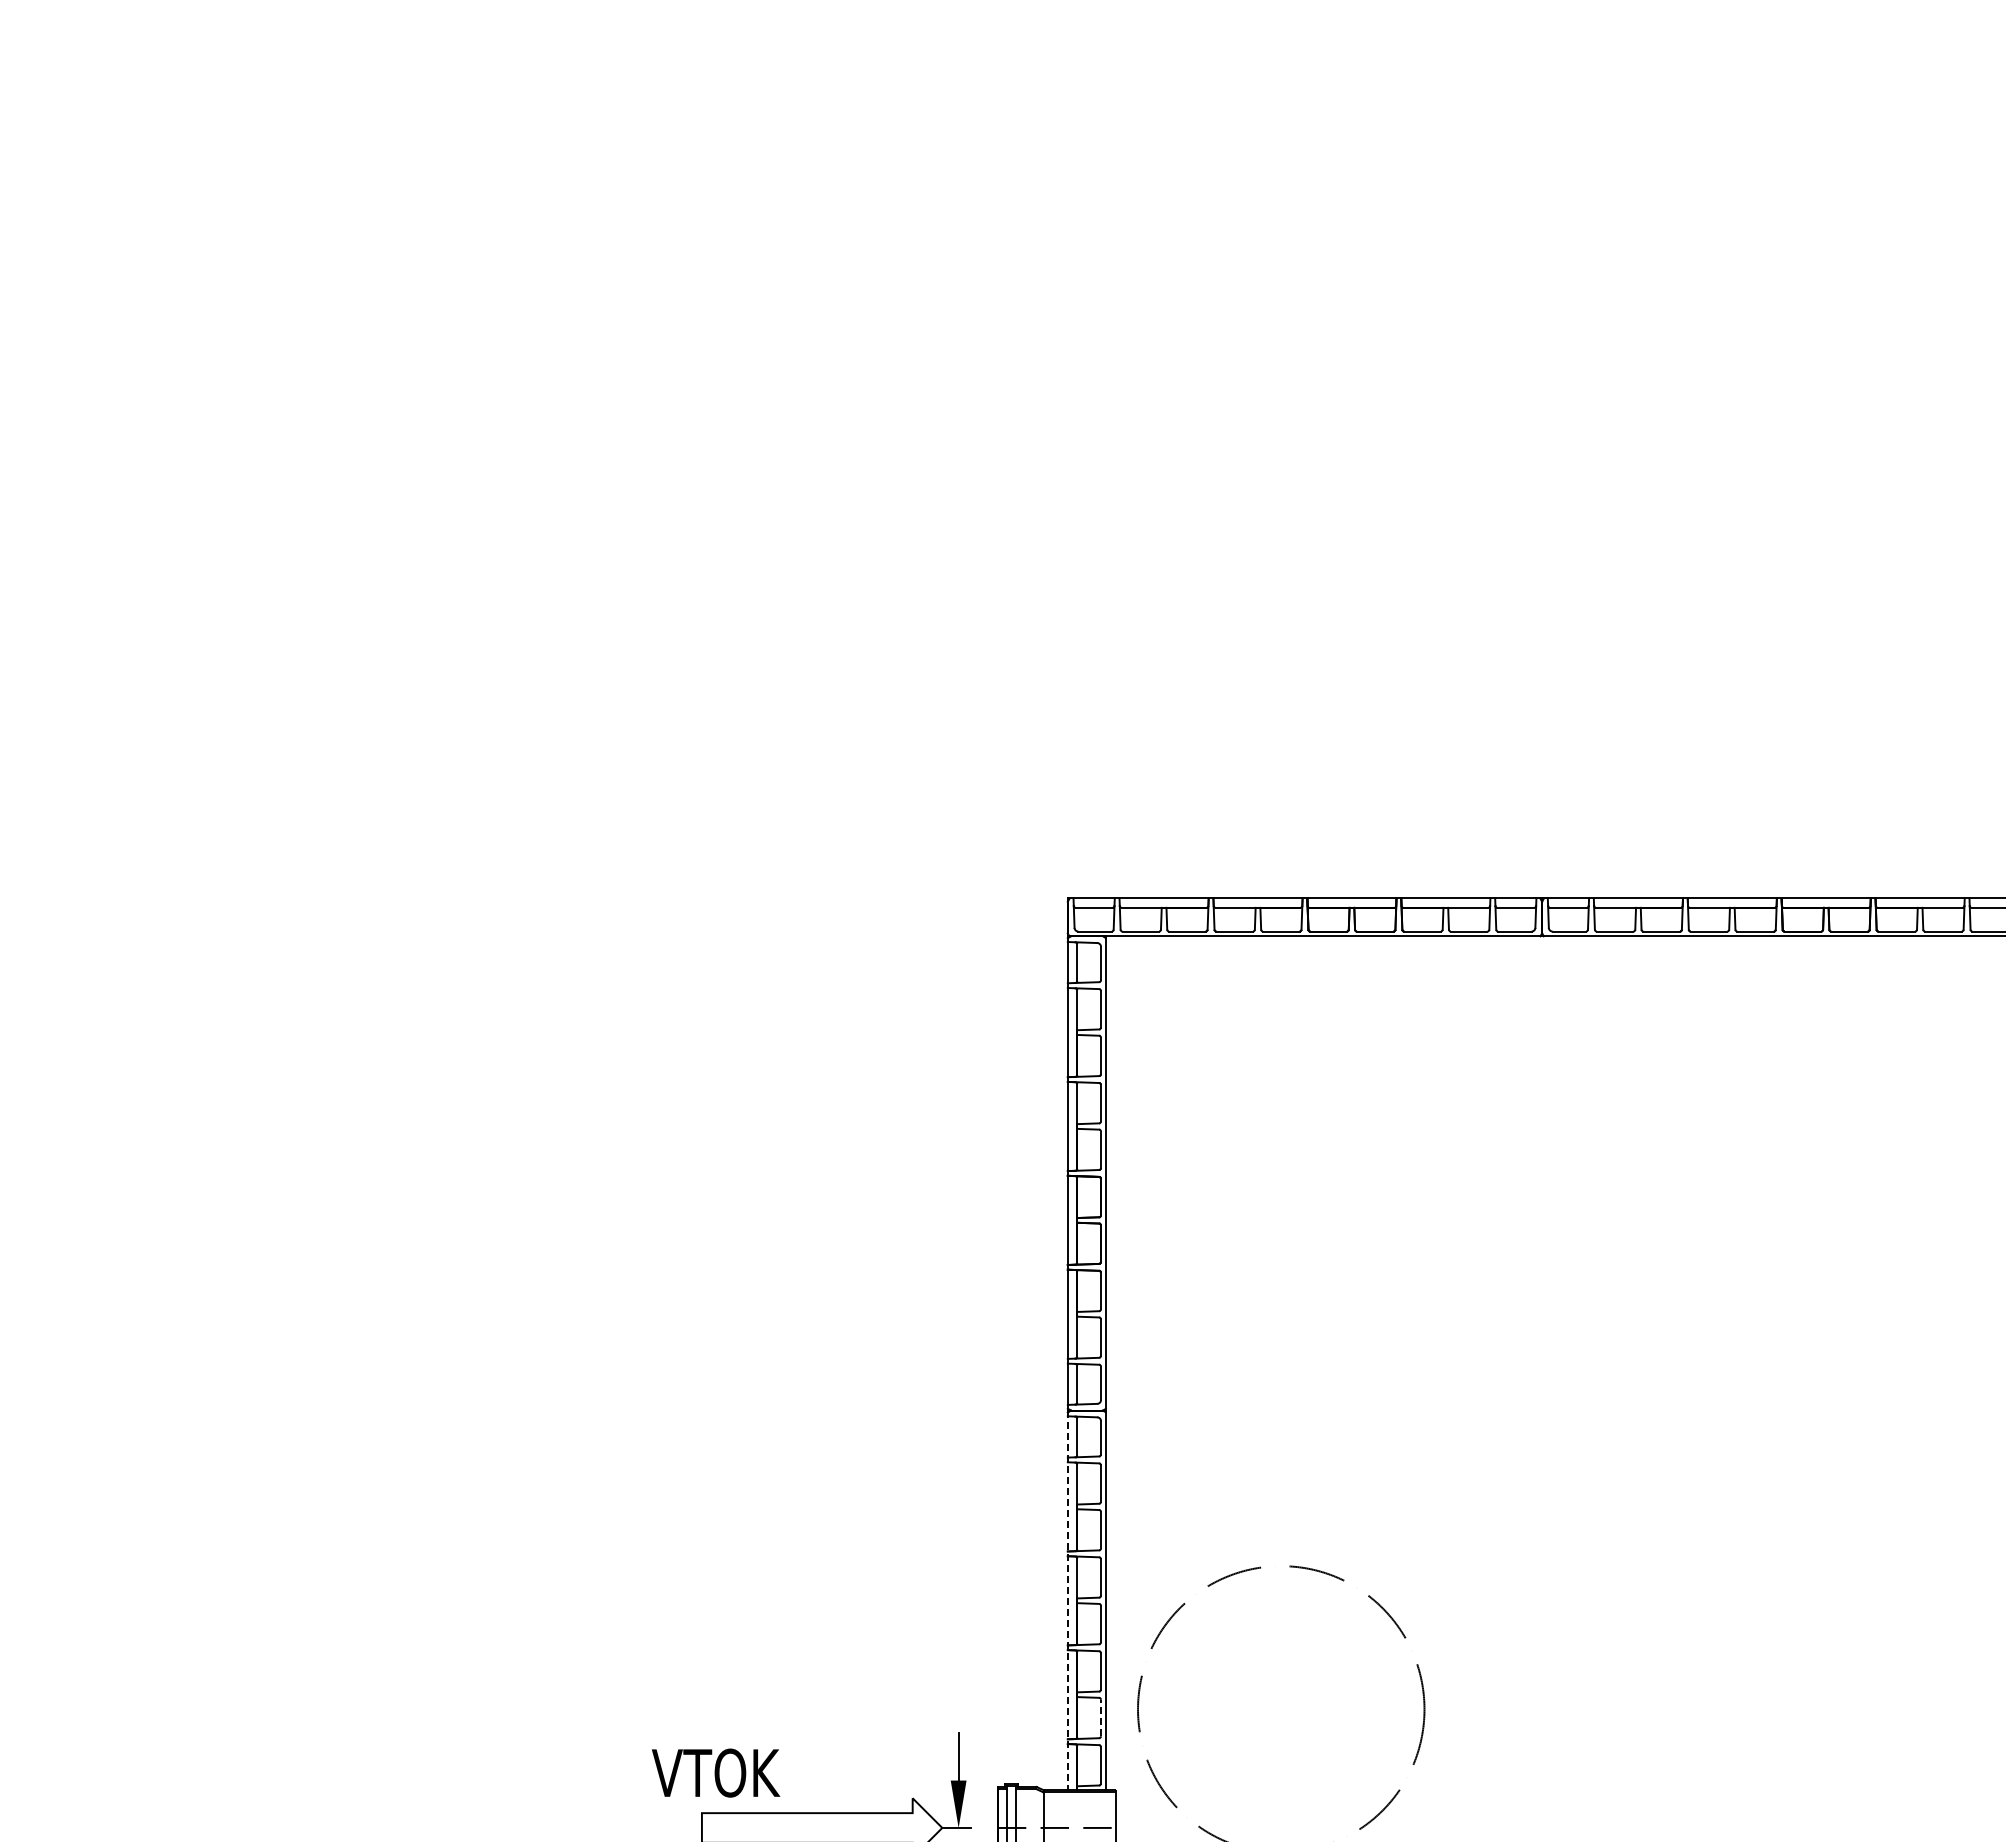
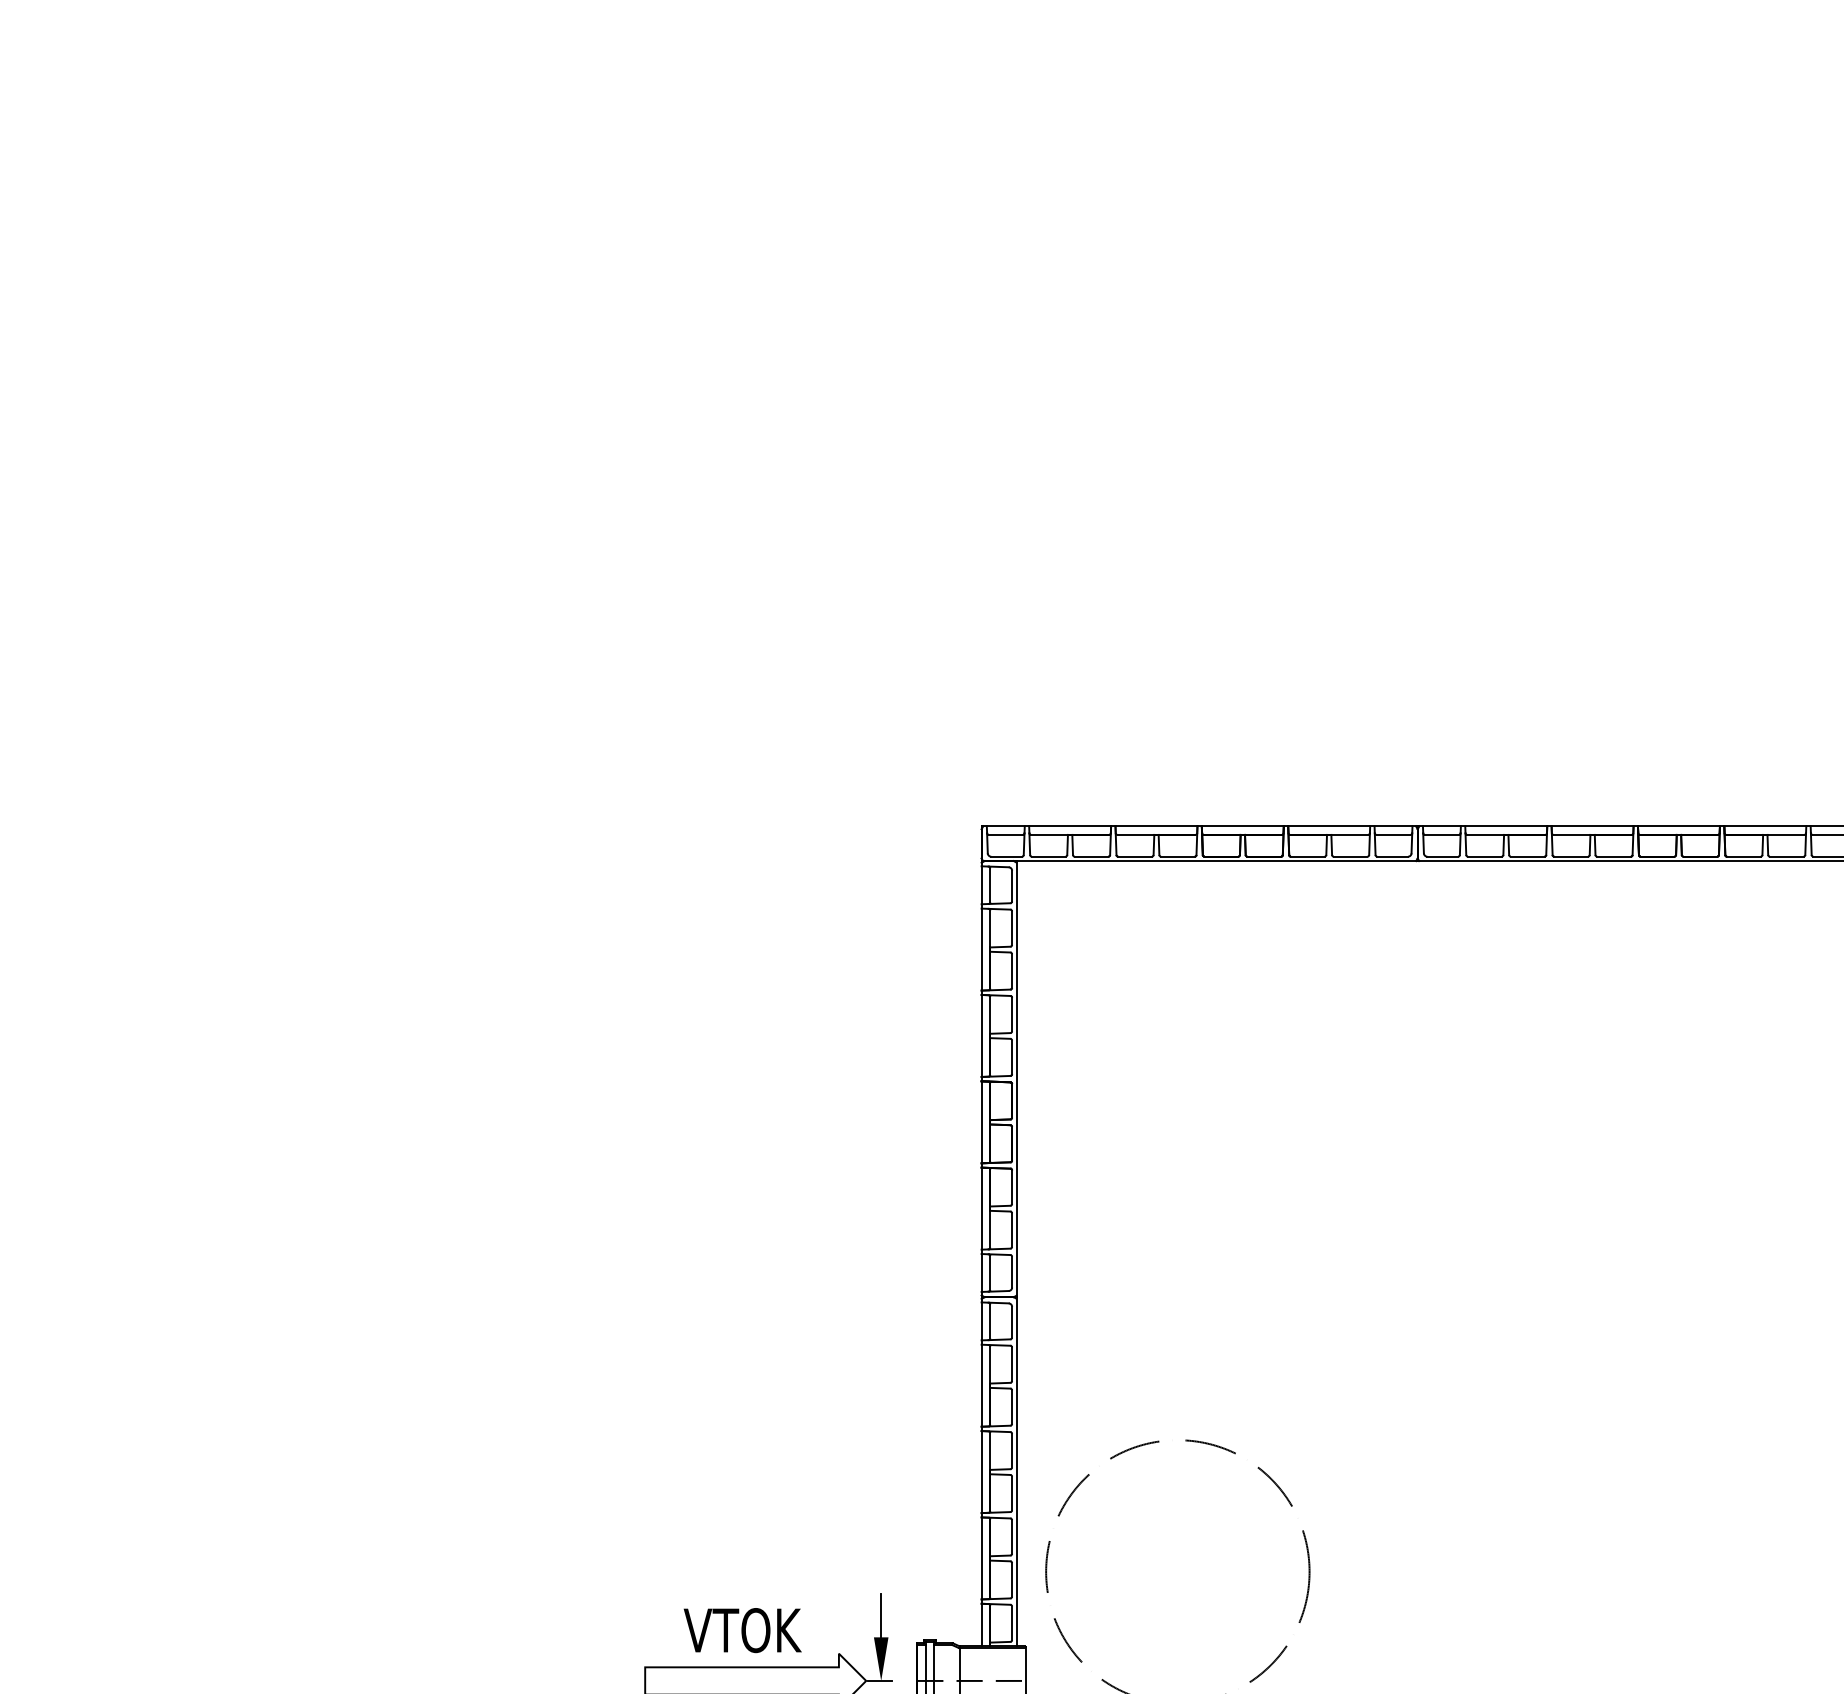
line: (1067, 1600) -> (981, 1471), dashed -> solid
line: (1101, 1717) -> (1012, 1579), dashed -> solid
text: (716, 1772) -> (743, 1629), moved

